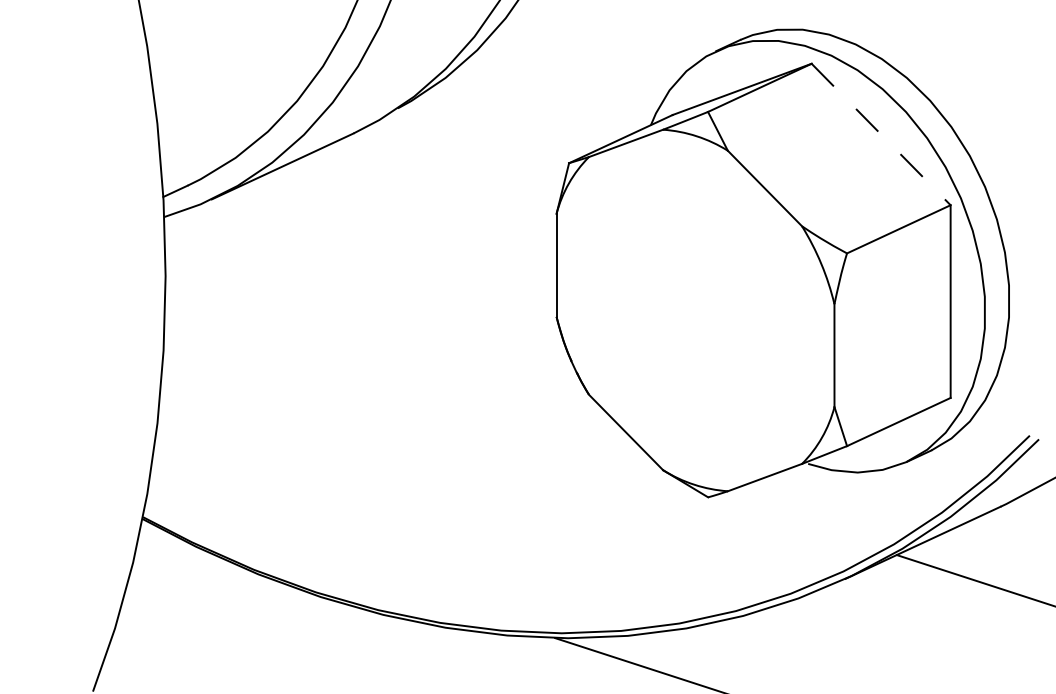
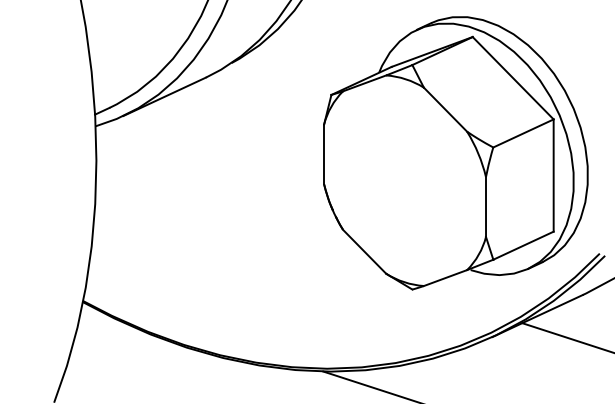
line: (881, 134) -> (513, 78), dashed -> solid

